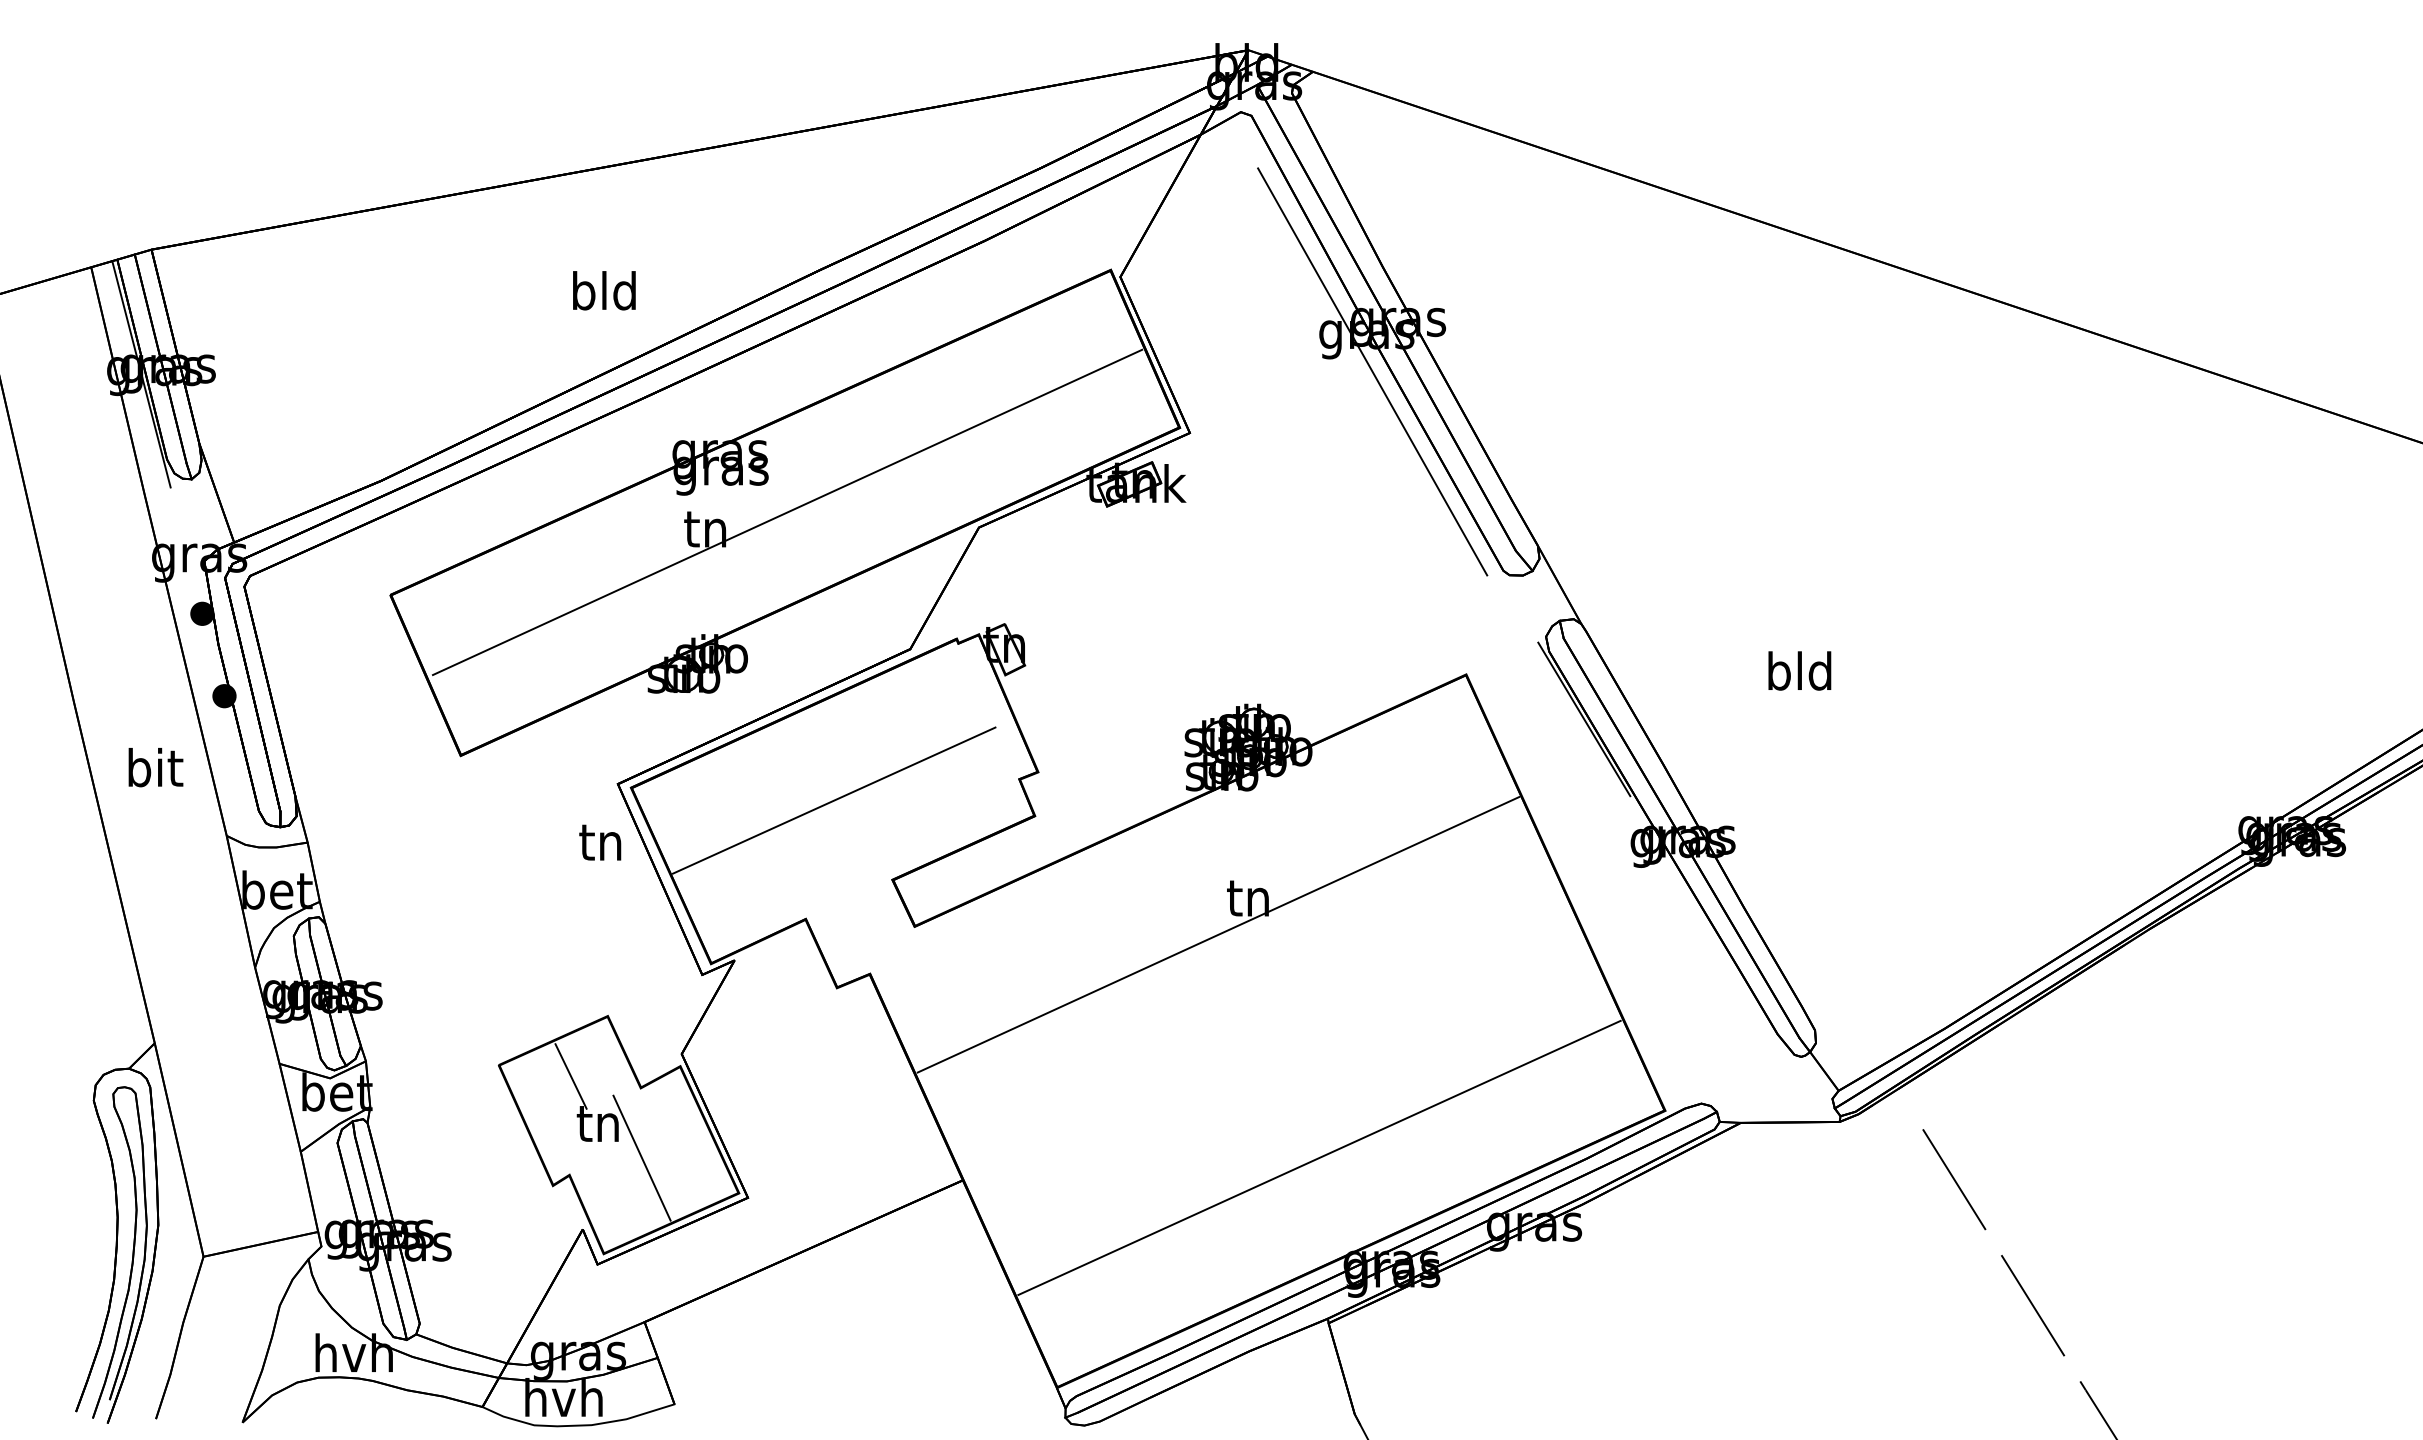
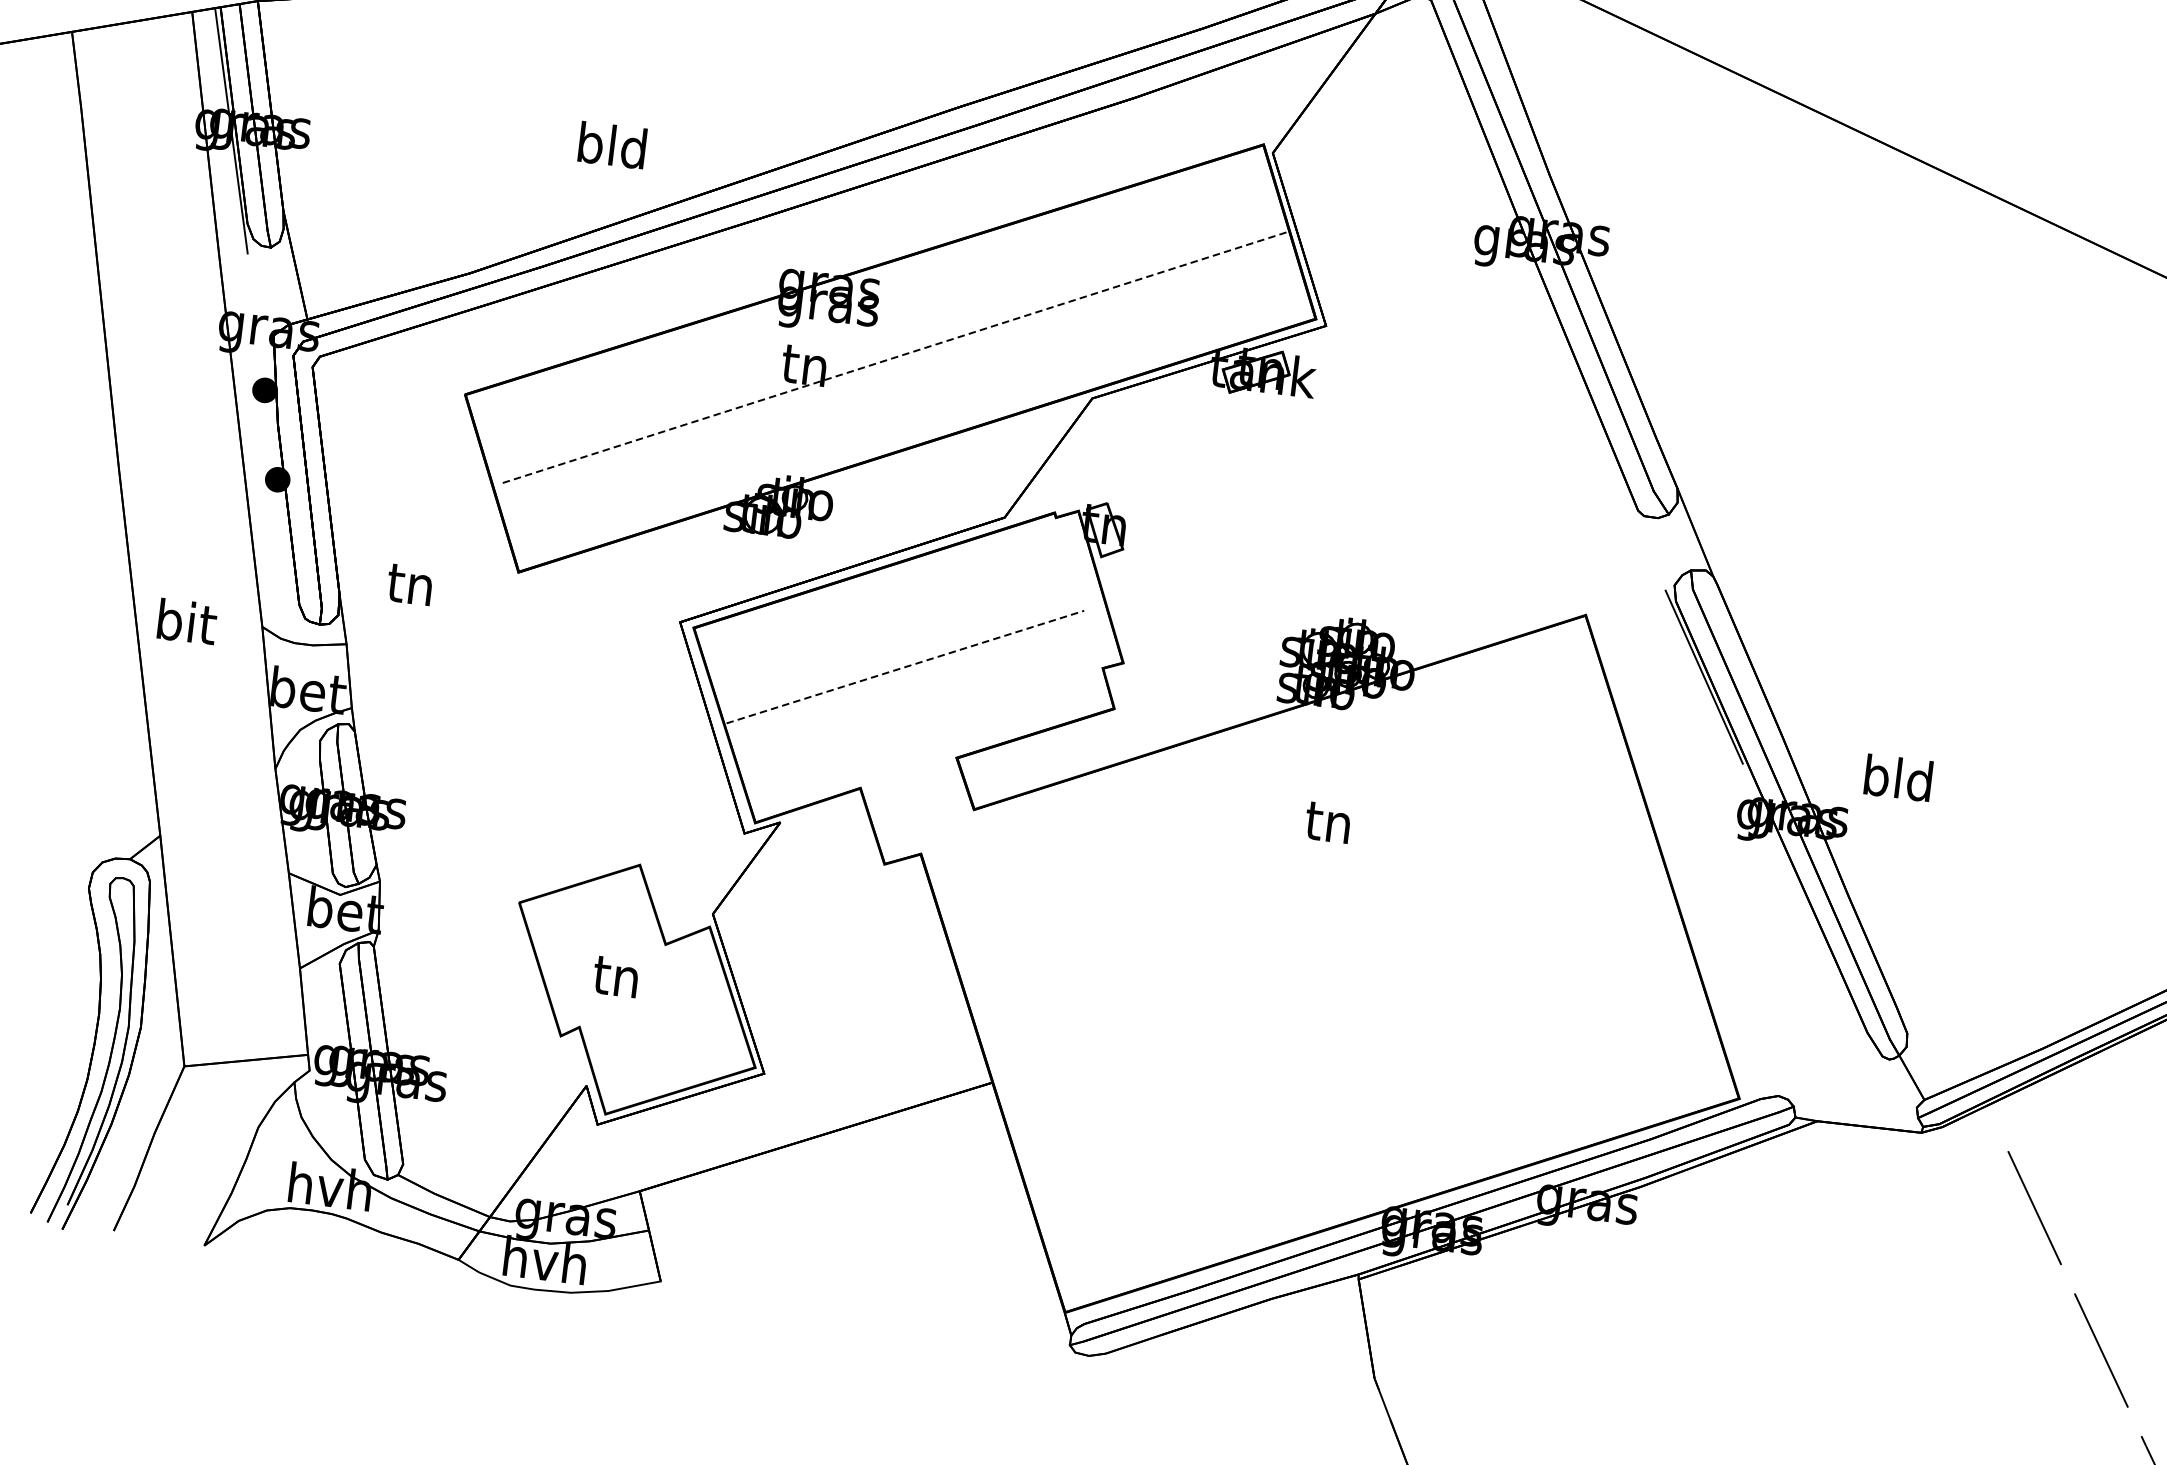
text: (604, 290) -> (612, 145), moved
line: (1372, 371) -> (1525, 284), removed
line: (787, 512) -> (892, 358), solid -> dashed
text: (1799, 670) -> (1898, 777), moved
text: (155, 767) -> (186, 621), moved
line: (834, 800) -> (905, 667), solid -> dashed
text: (600, 842) -> (410, 584), moved
line: (1218, 934) -> (1292, 856), removed
line: (570, 1076) -> (593, 923), removed
line: (641, 1157) -> (657, 1017), removed
line: (1319, 1157) -> (1370, 1104), removed

